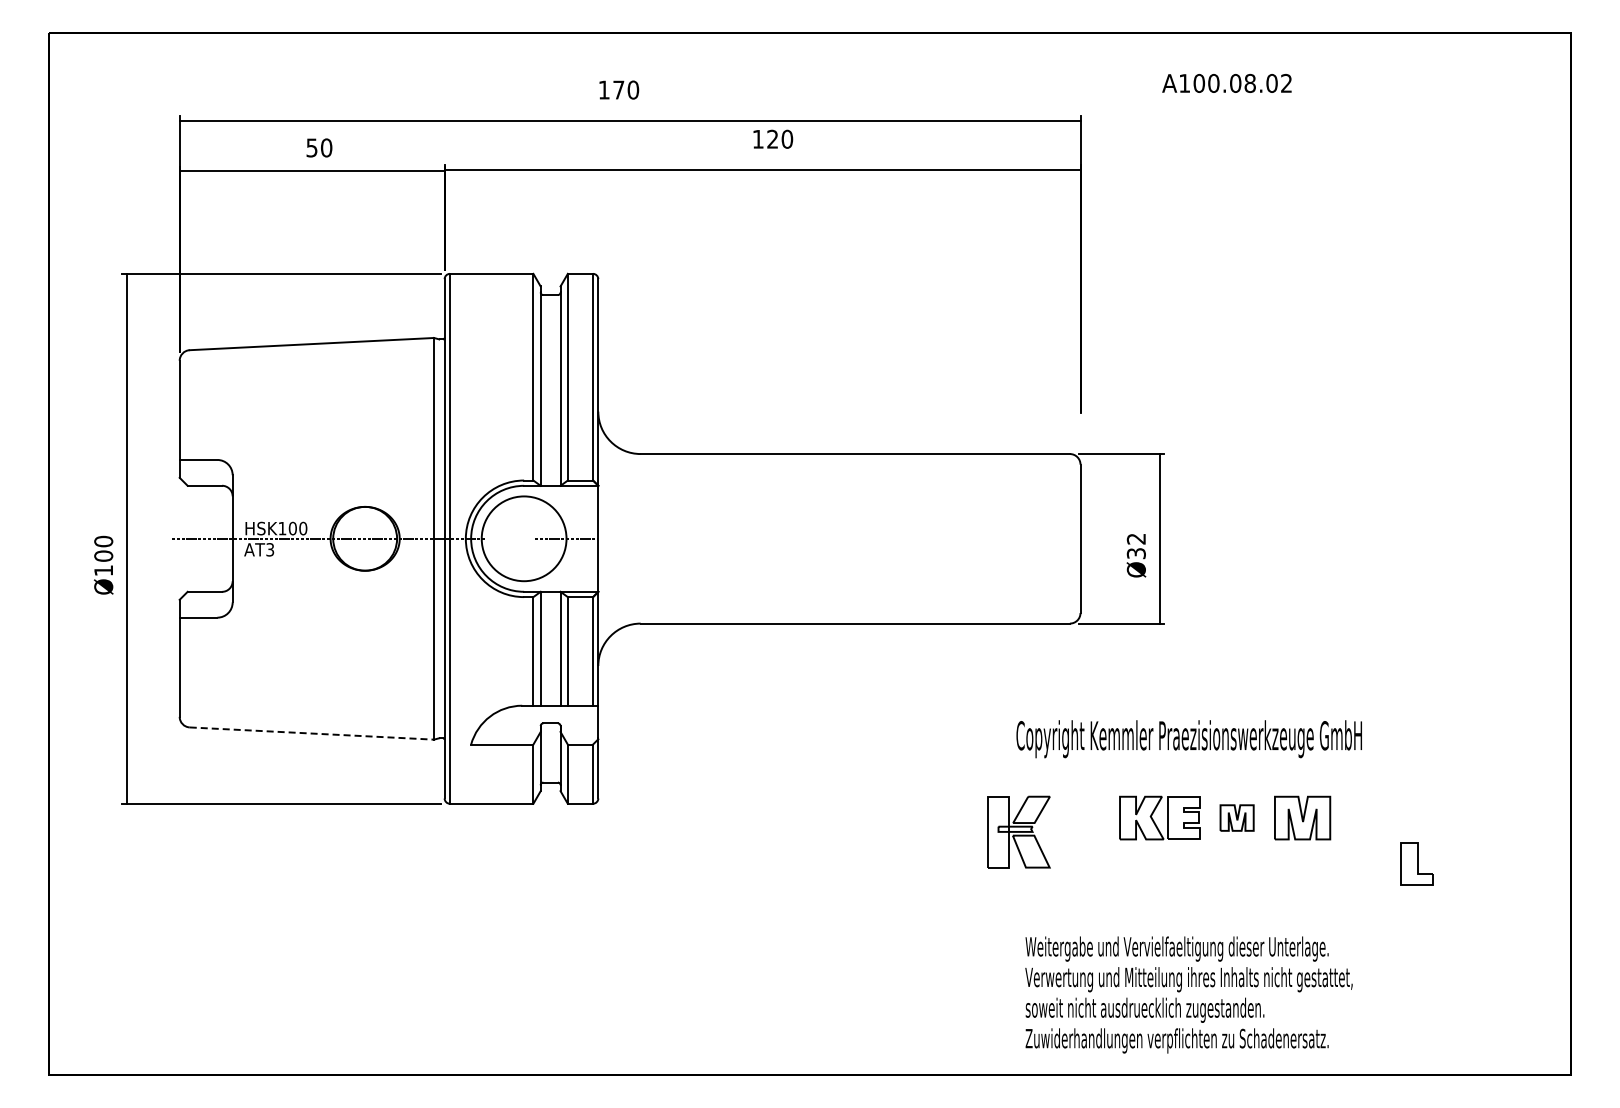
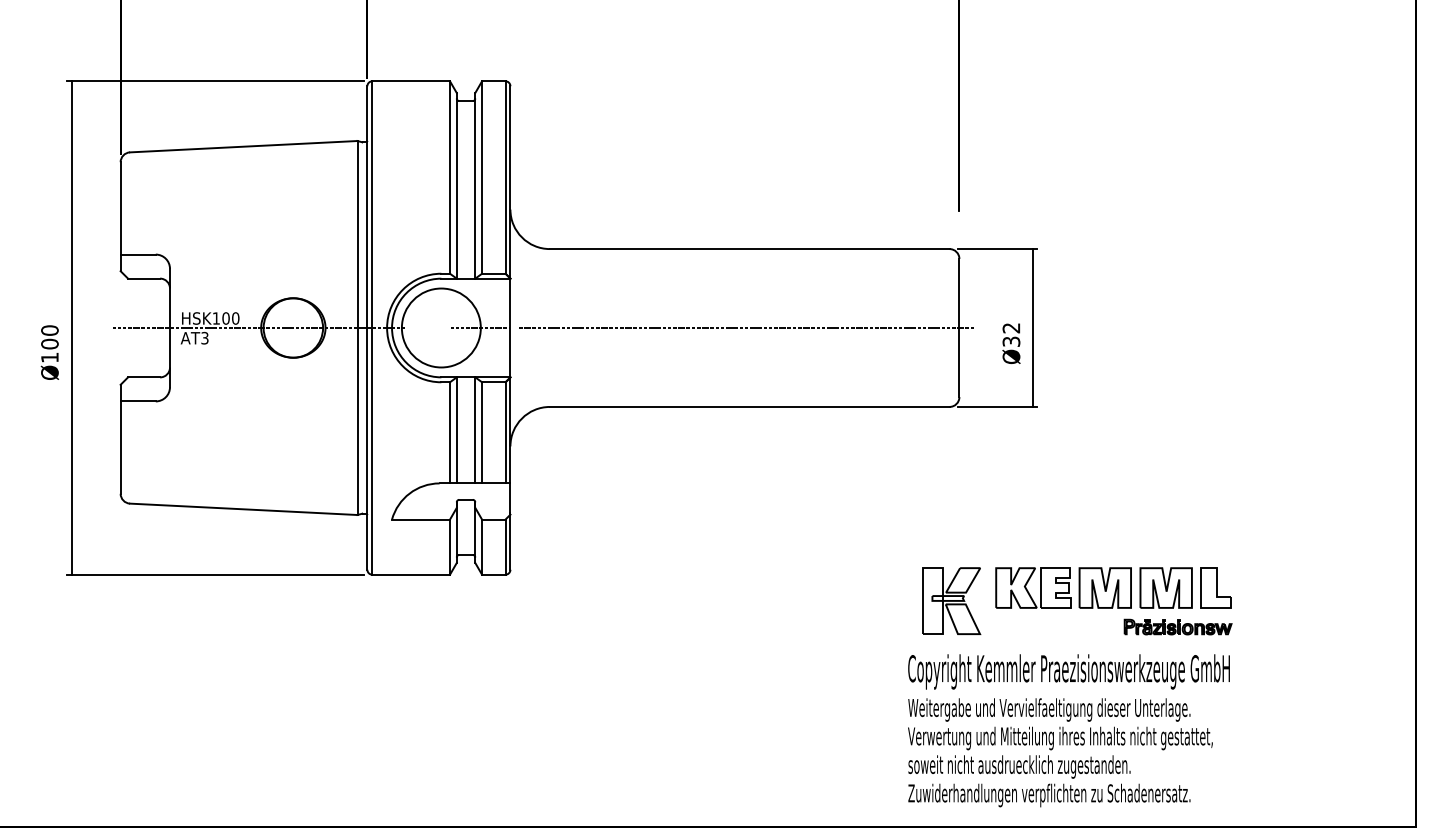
line: (852, 538) -> (747, 327), added
line: (312, 733) -> (244, 509), dashed -> solid
text: (1188, 739) -> (1068, 672), moved
part: (1236, 817) -> (1104, 587), size x1.67
part: (1018, 831) -> (951, 600), moved
part: (1315, 859) -> (1178, 626), added
part: (1416, 863) -> (1215, 587), moved

